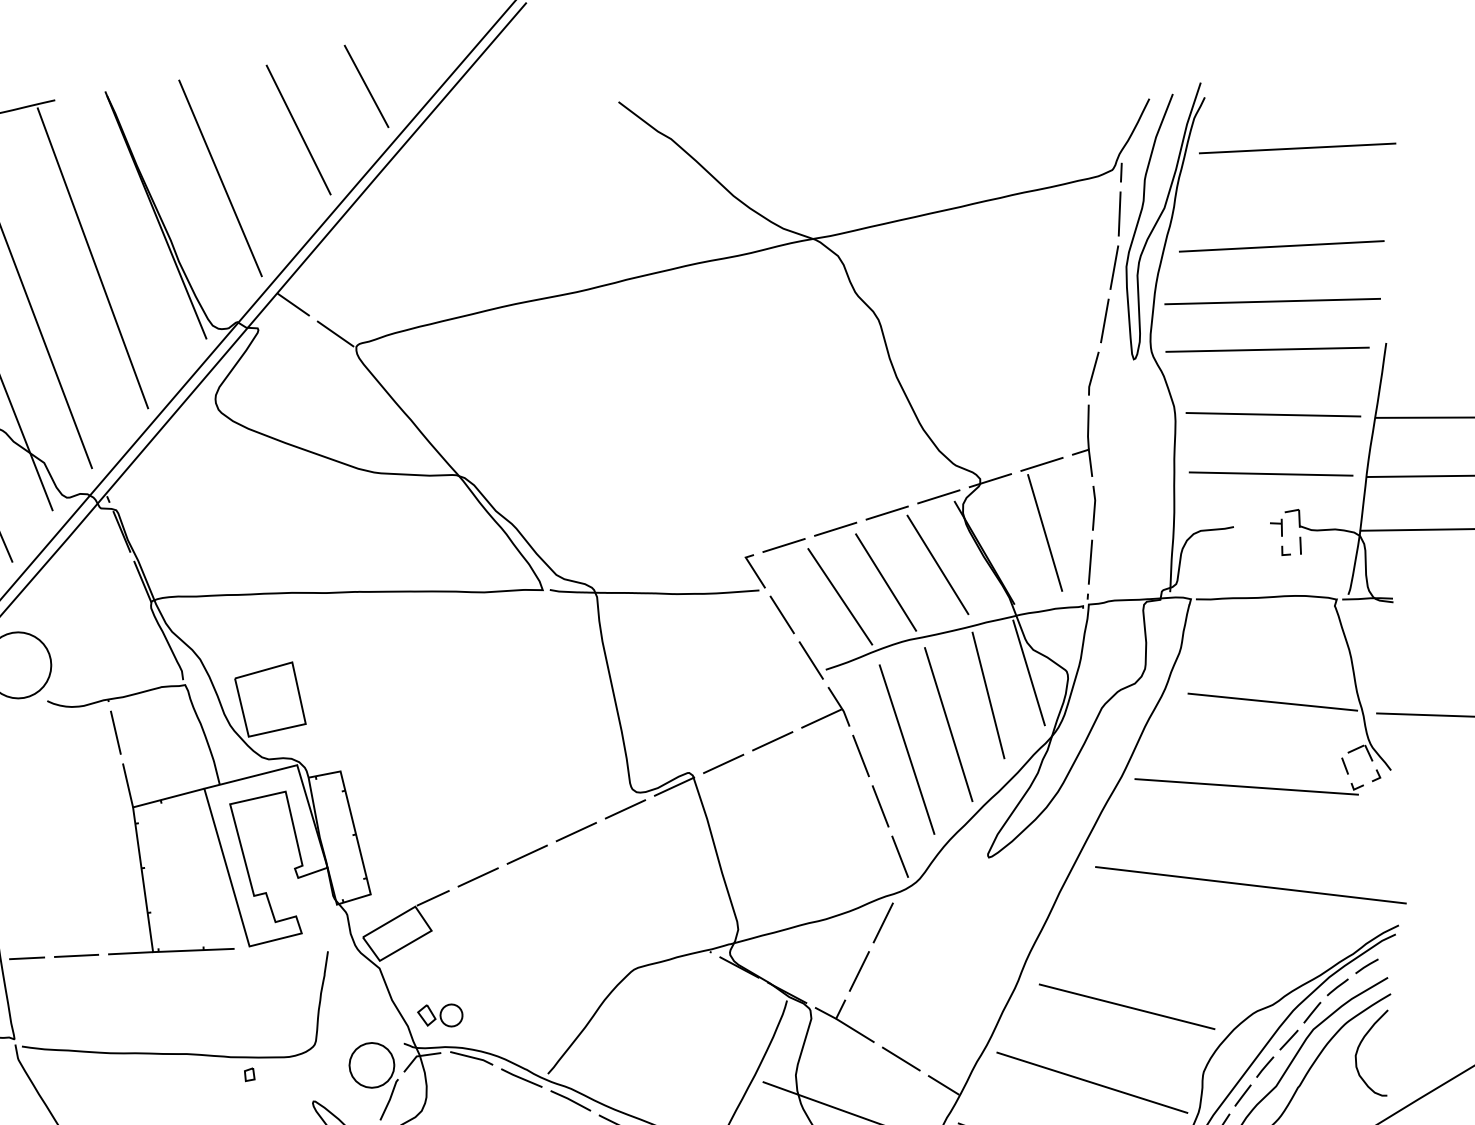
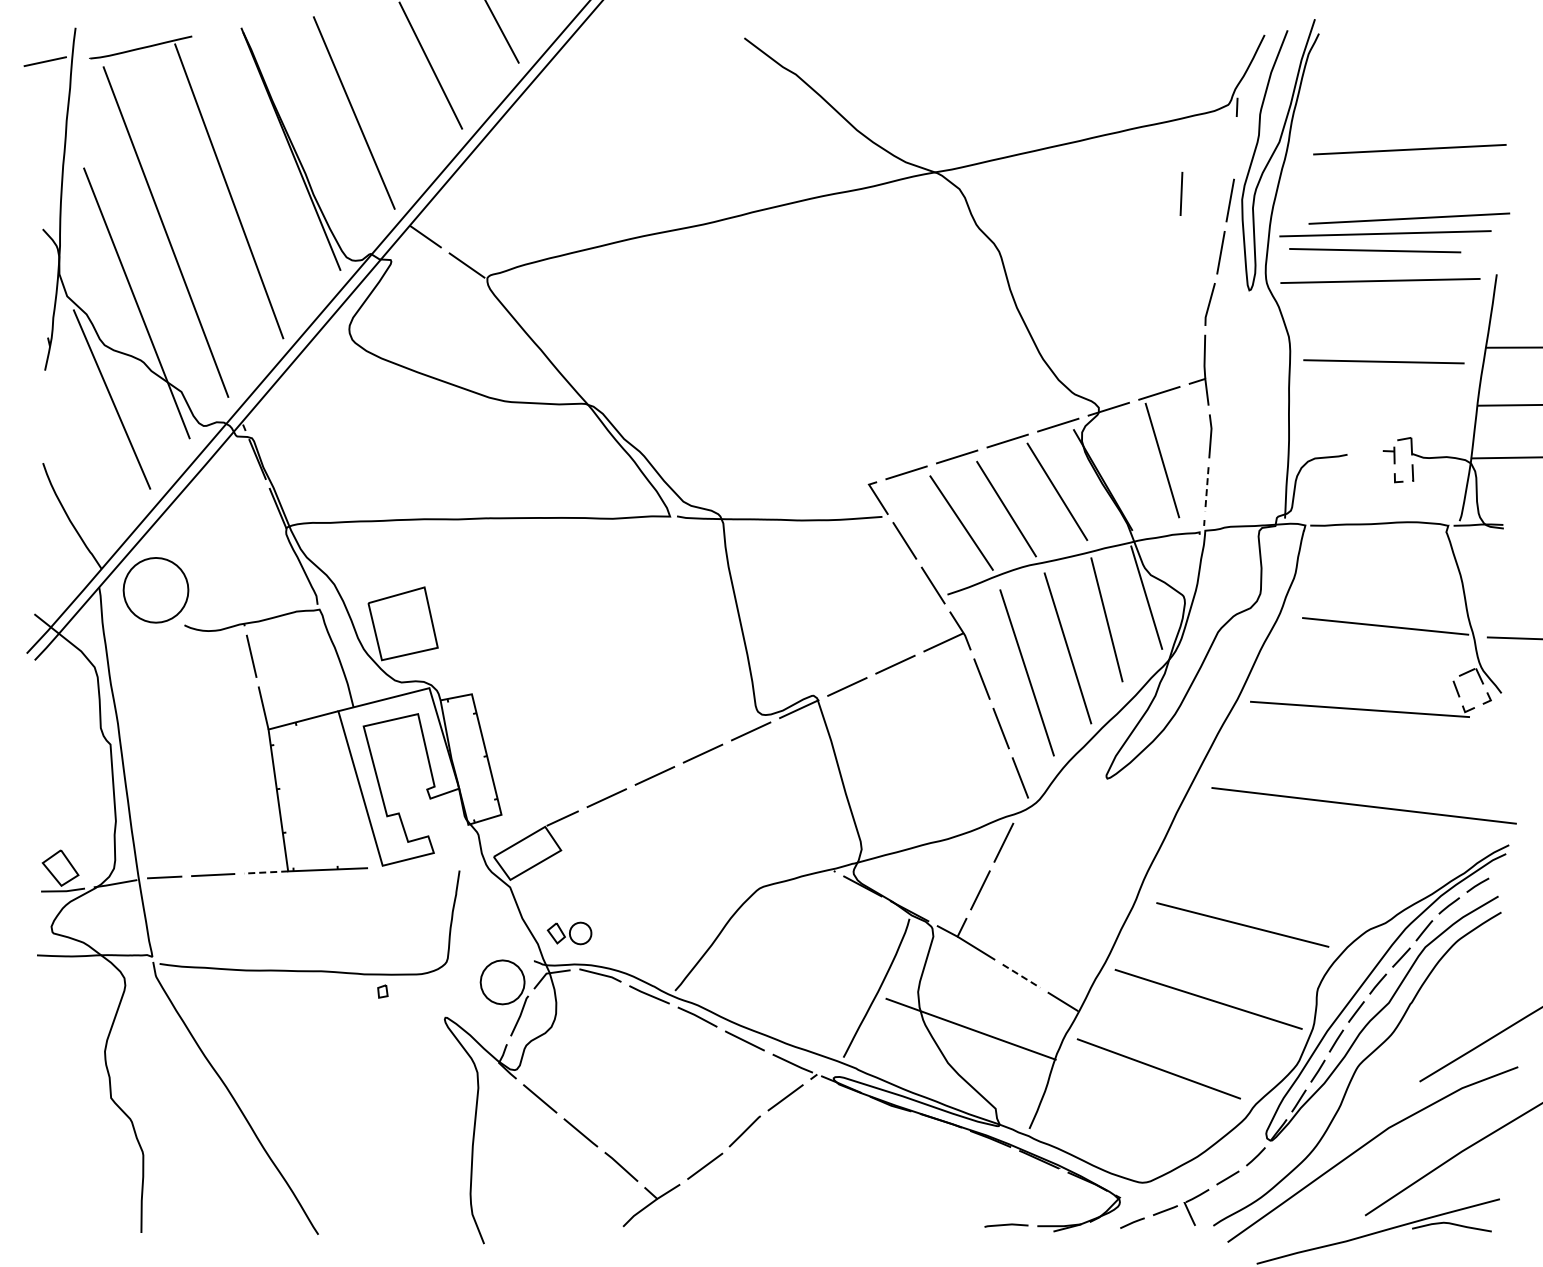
line: (1297, 148) -> (1409, 149), moved
line: (1119, 213) -> (1181, 193), moved
line: (1281, 246) -> (1409, 218), moved
line: (1273, 414) -> (1375, 250), moved
line: (1270, 473) -> (1383, 361), moved
line: (1090, 562) -> (1206, 489), solid -> dashed
line: (129, 953) -> (265, 872), solid -> dashed
curve: (1360, 1046) -> (1471, 963), removed
line: (901, 1059) -> (1021, 976), solid -> dashed

